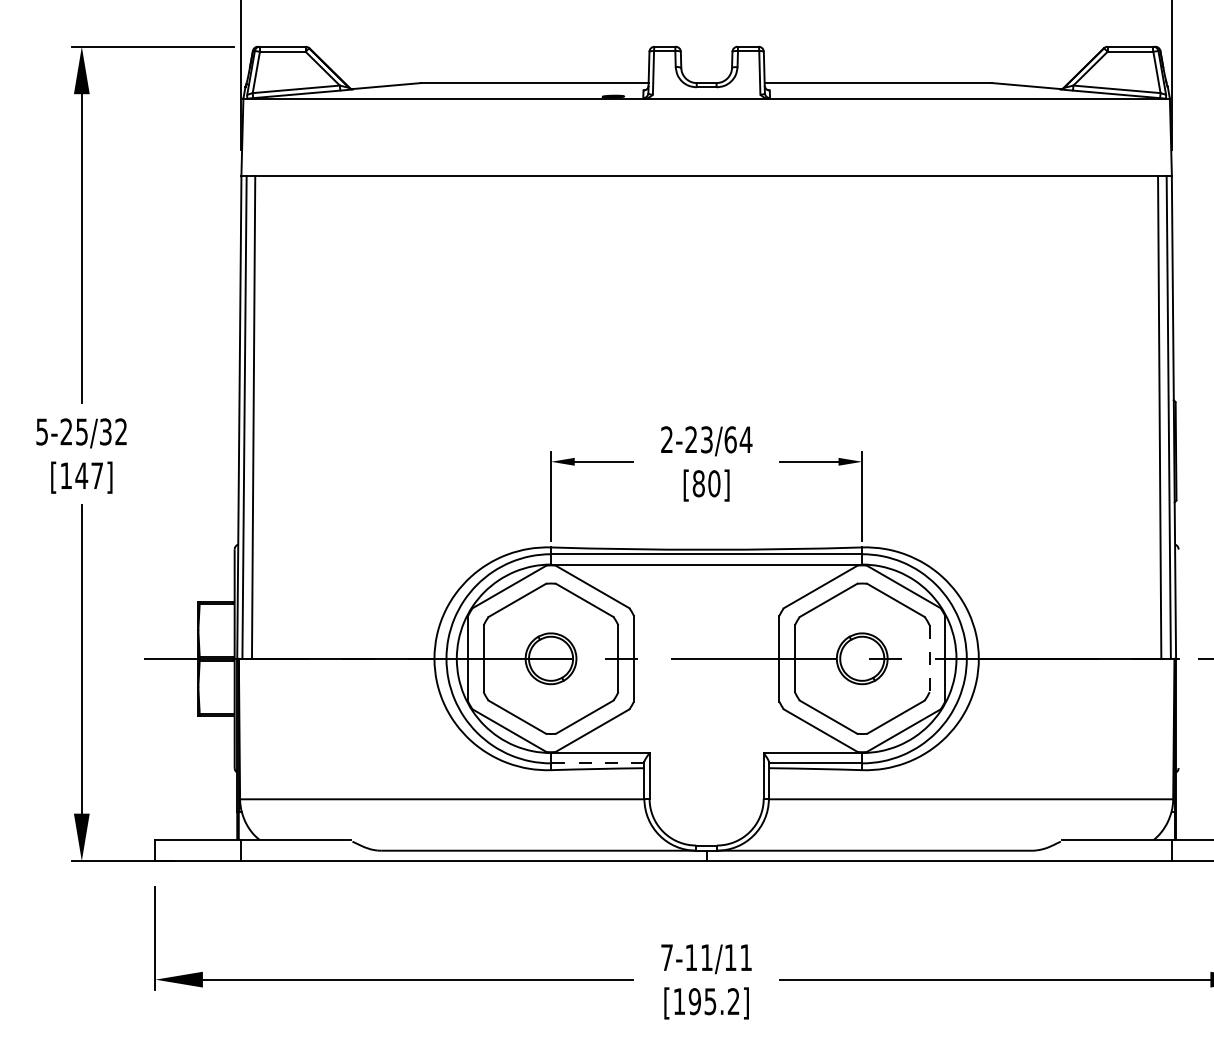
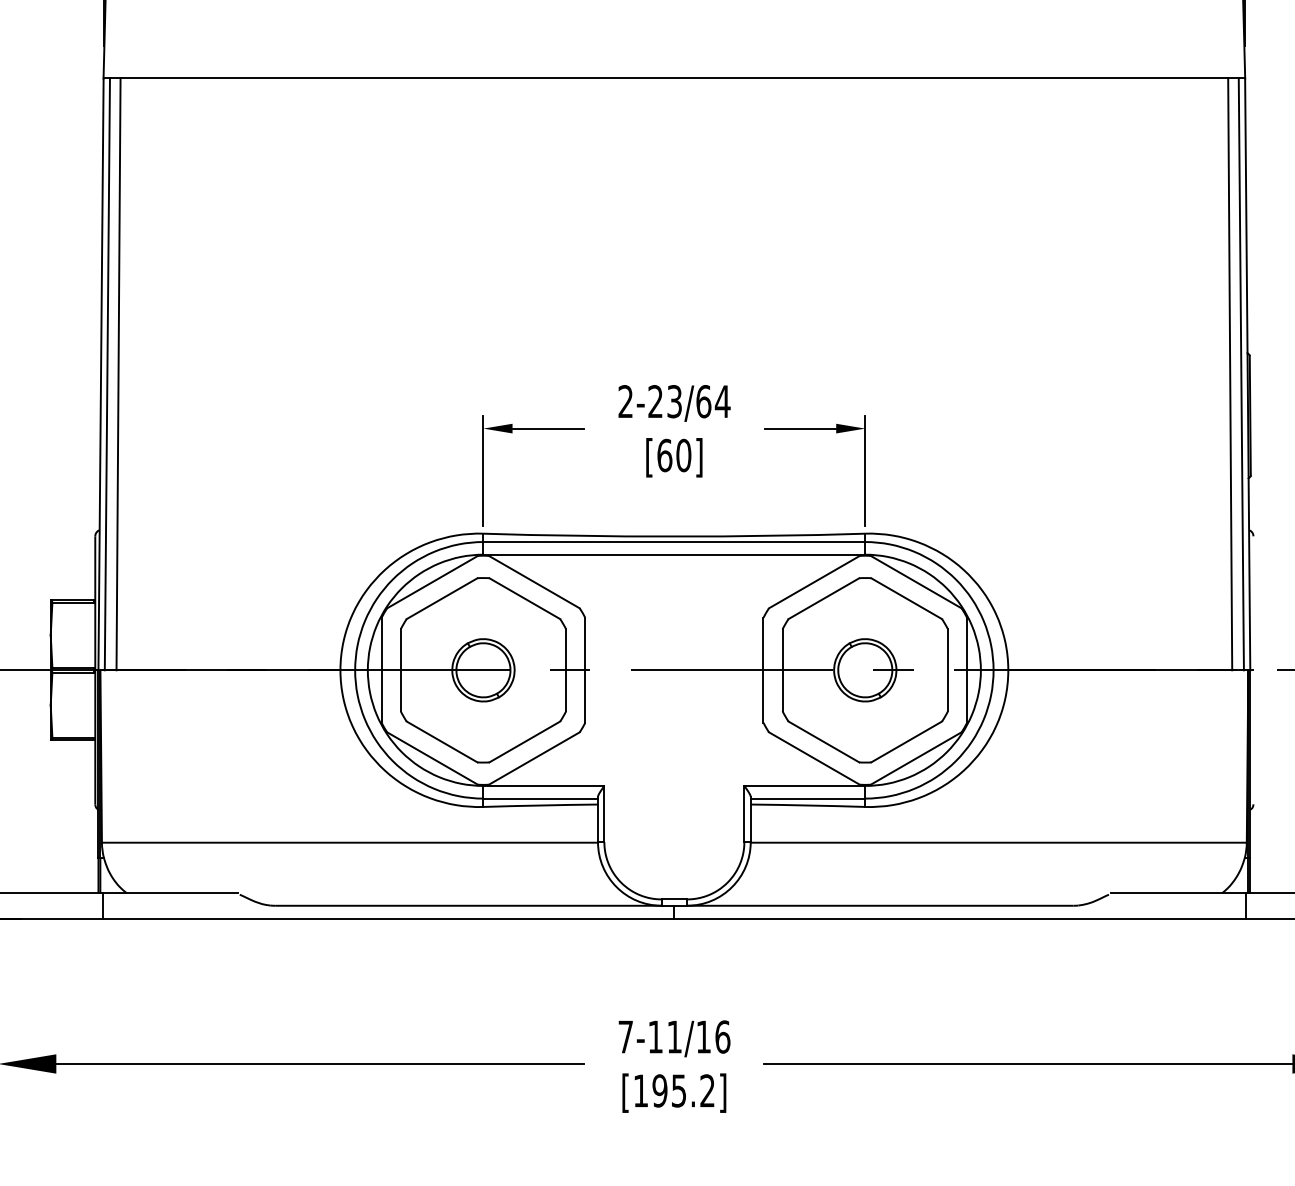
text: (698, 483) -> (664, 455), [80] -> [60]
line: (929, 659) -> (947, 671), dashed -> solid
line: (597, 763) -> (540, 798), dashed -> solid
text: (746, 957) -> (723, 1036), 7-11/11 -> 7-11/16

